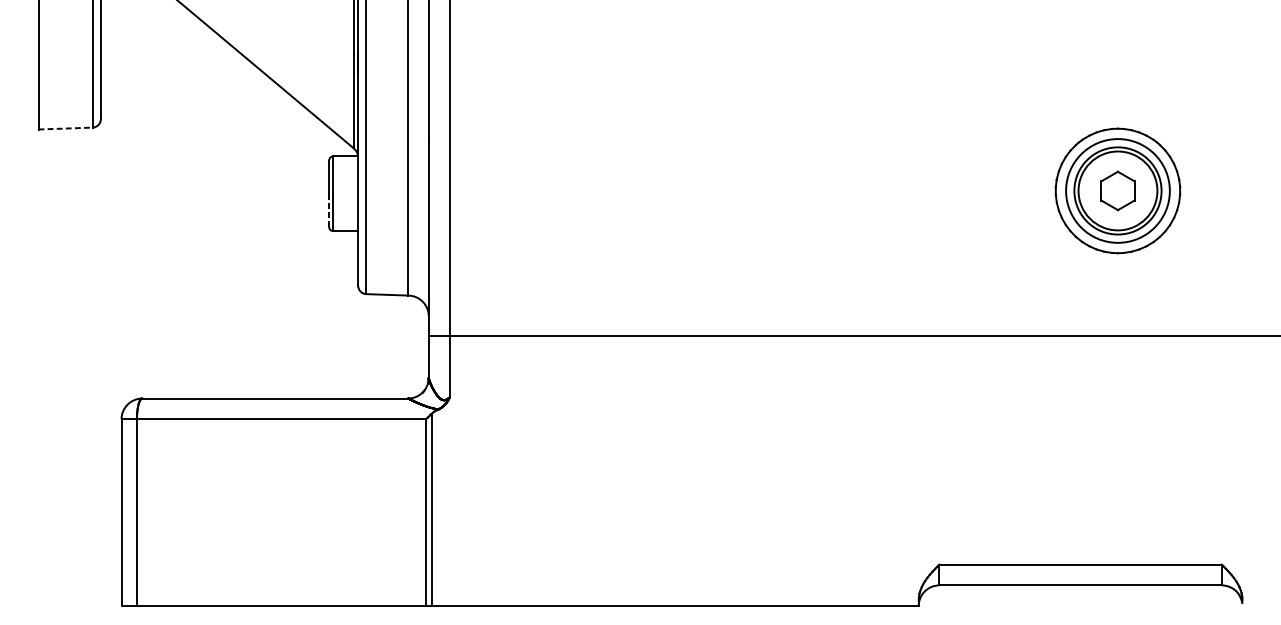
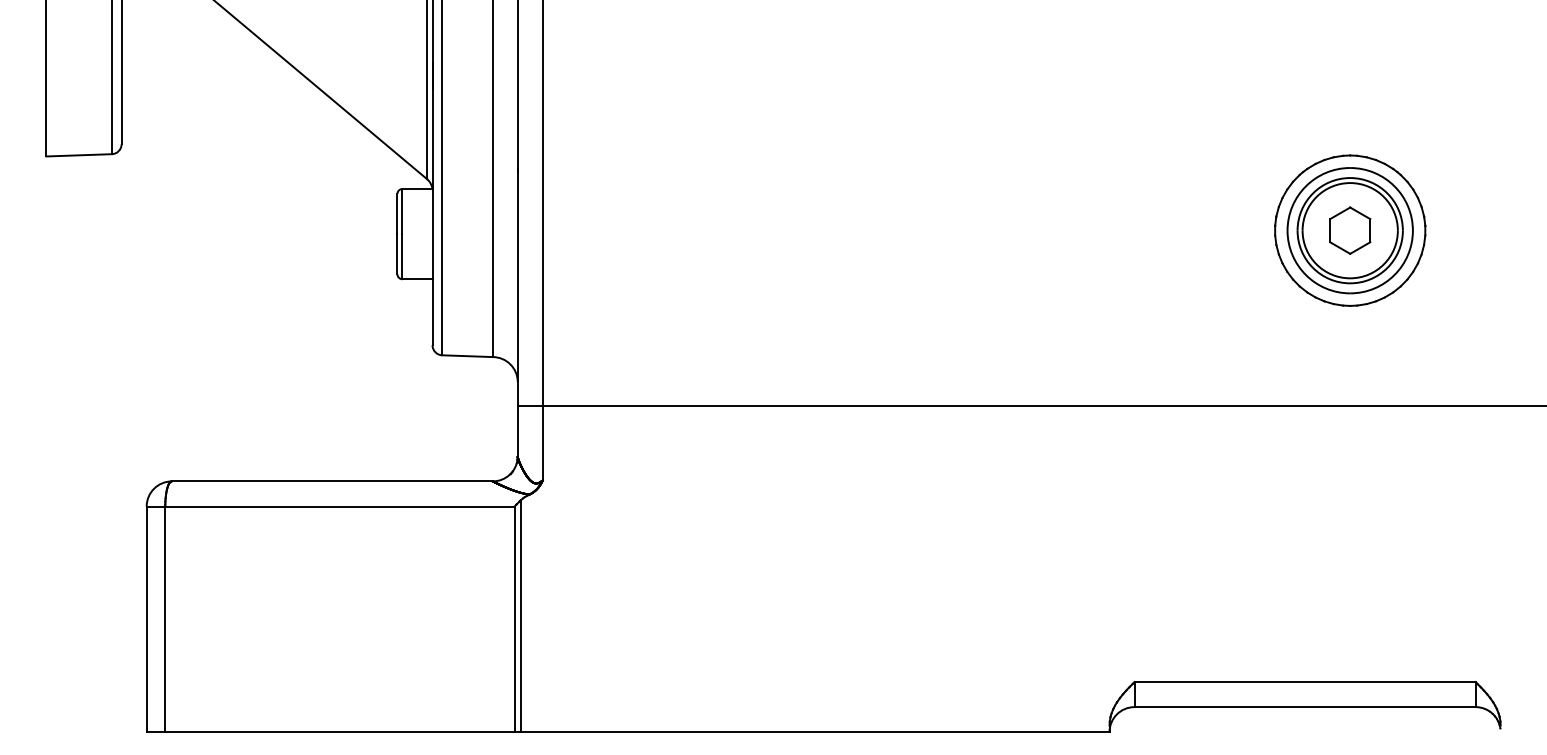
line: (65, 128) -> (79, 155), dashed -> solid
line: (329, 210) -> (397, 254), dashed -> solid

